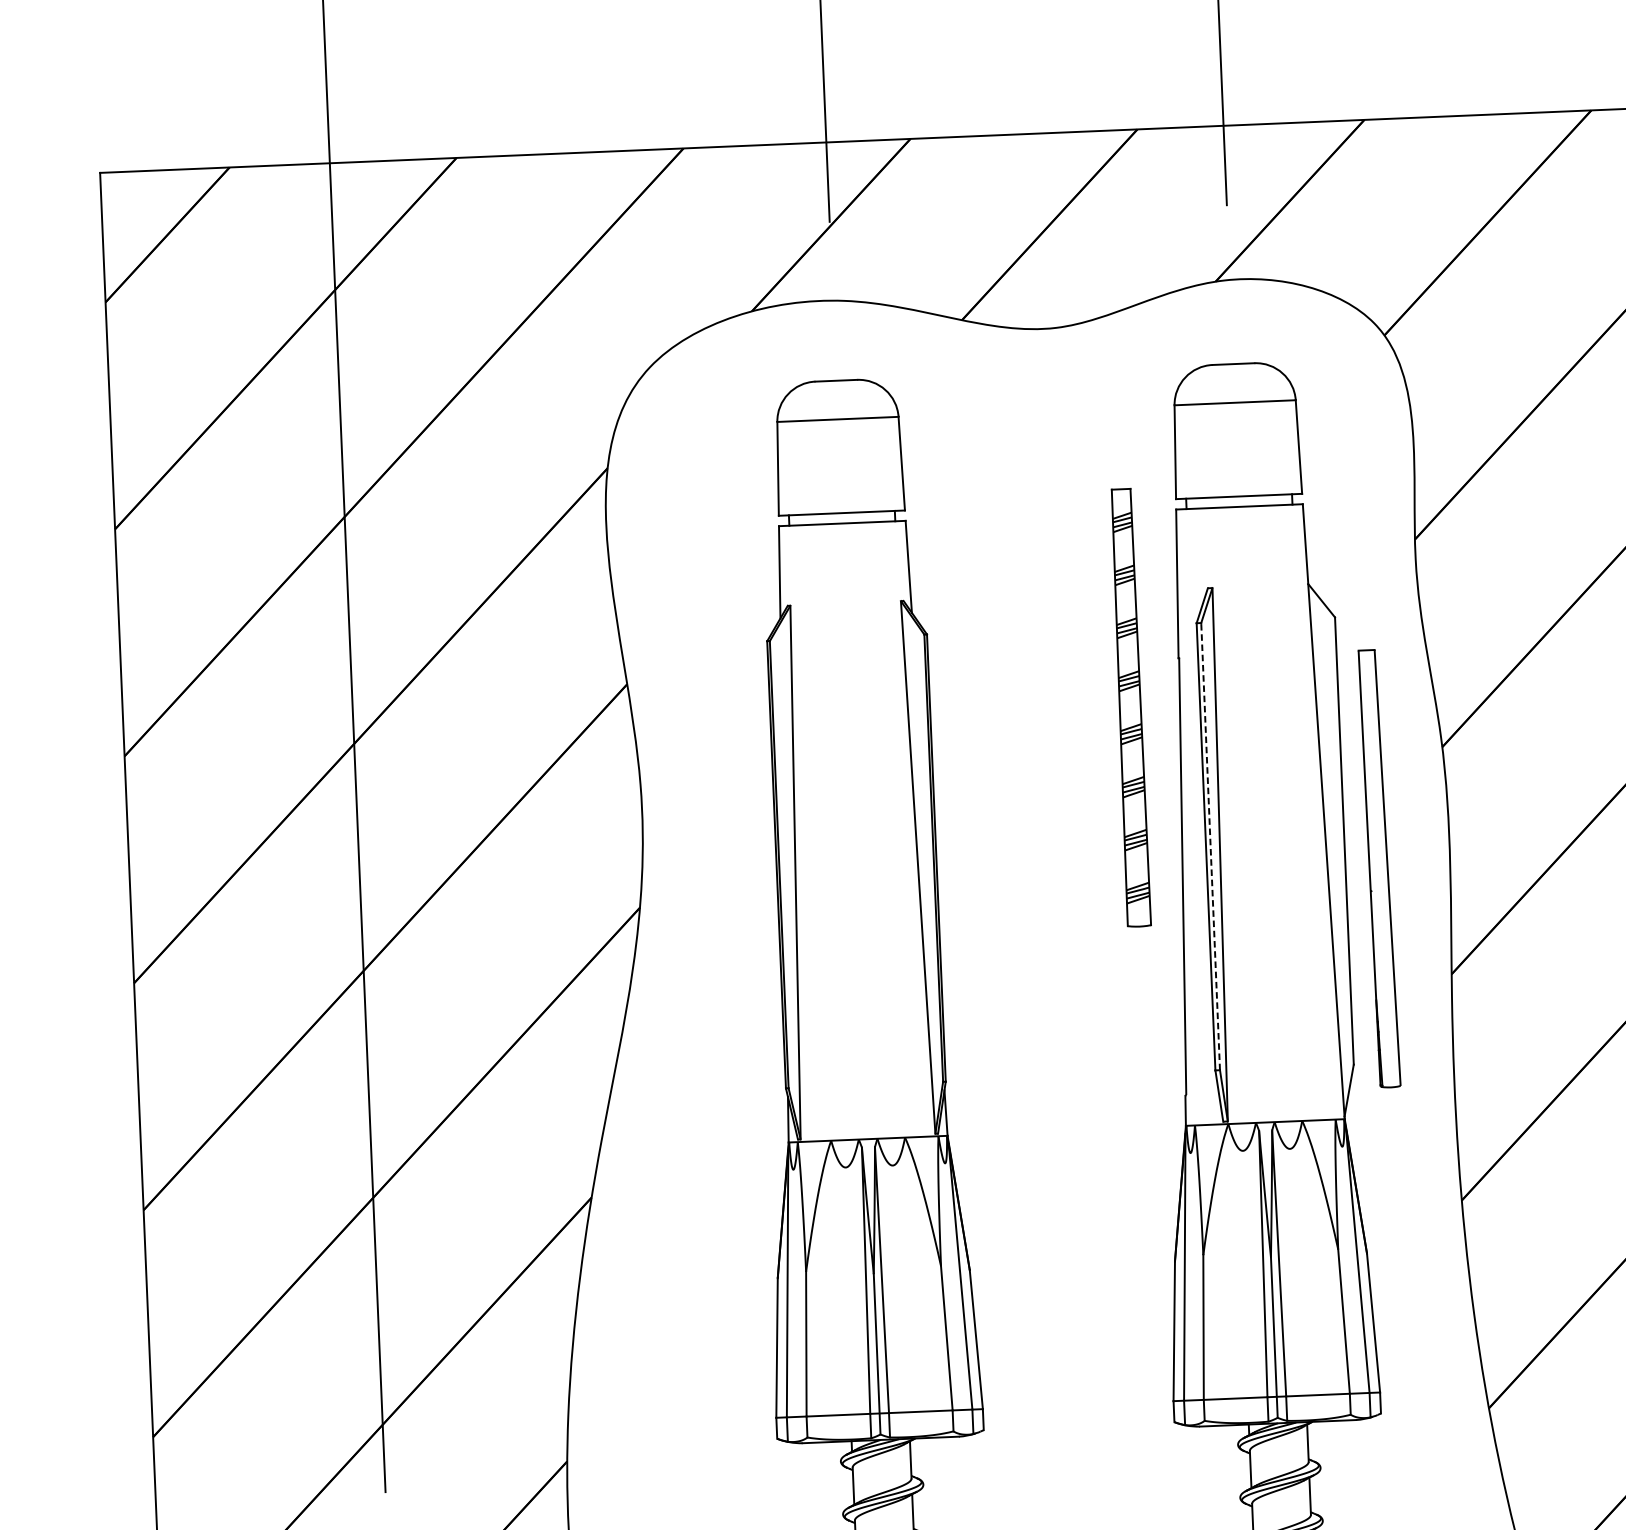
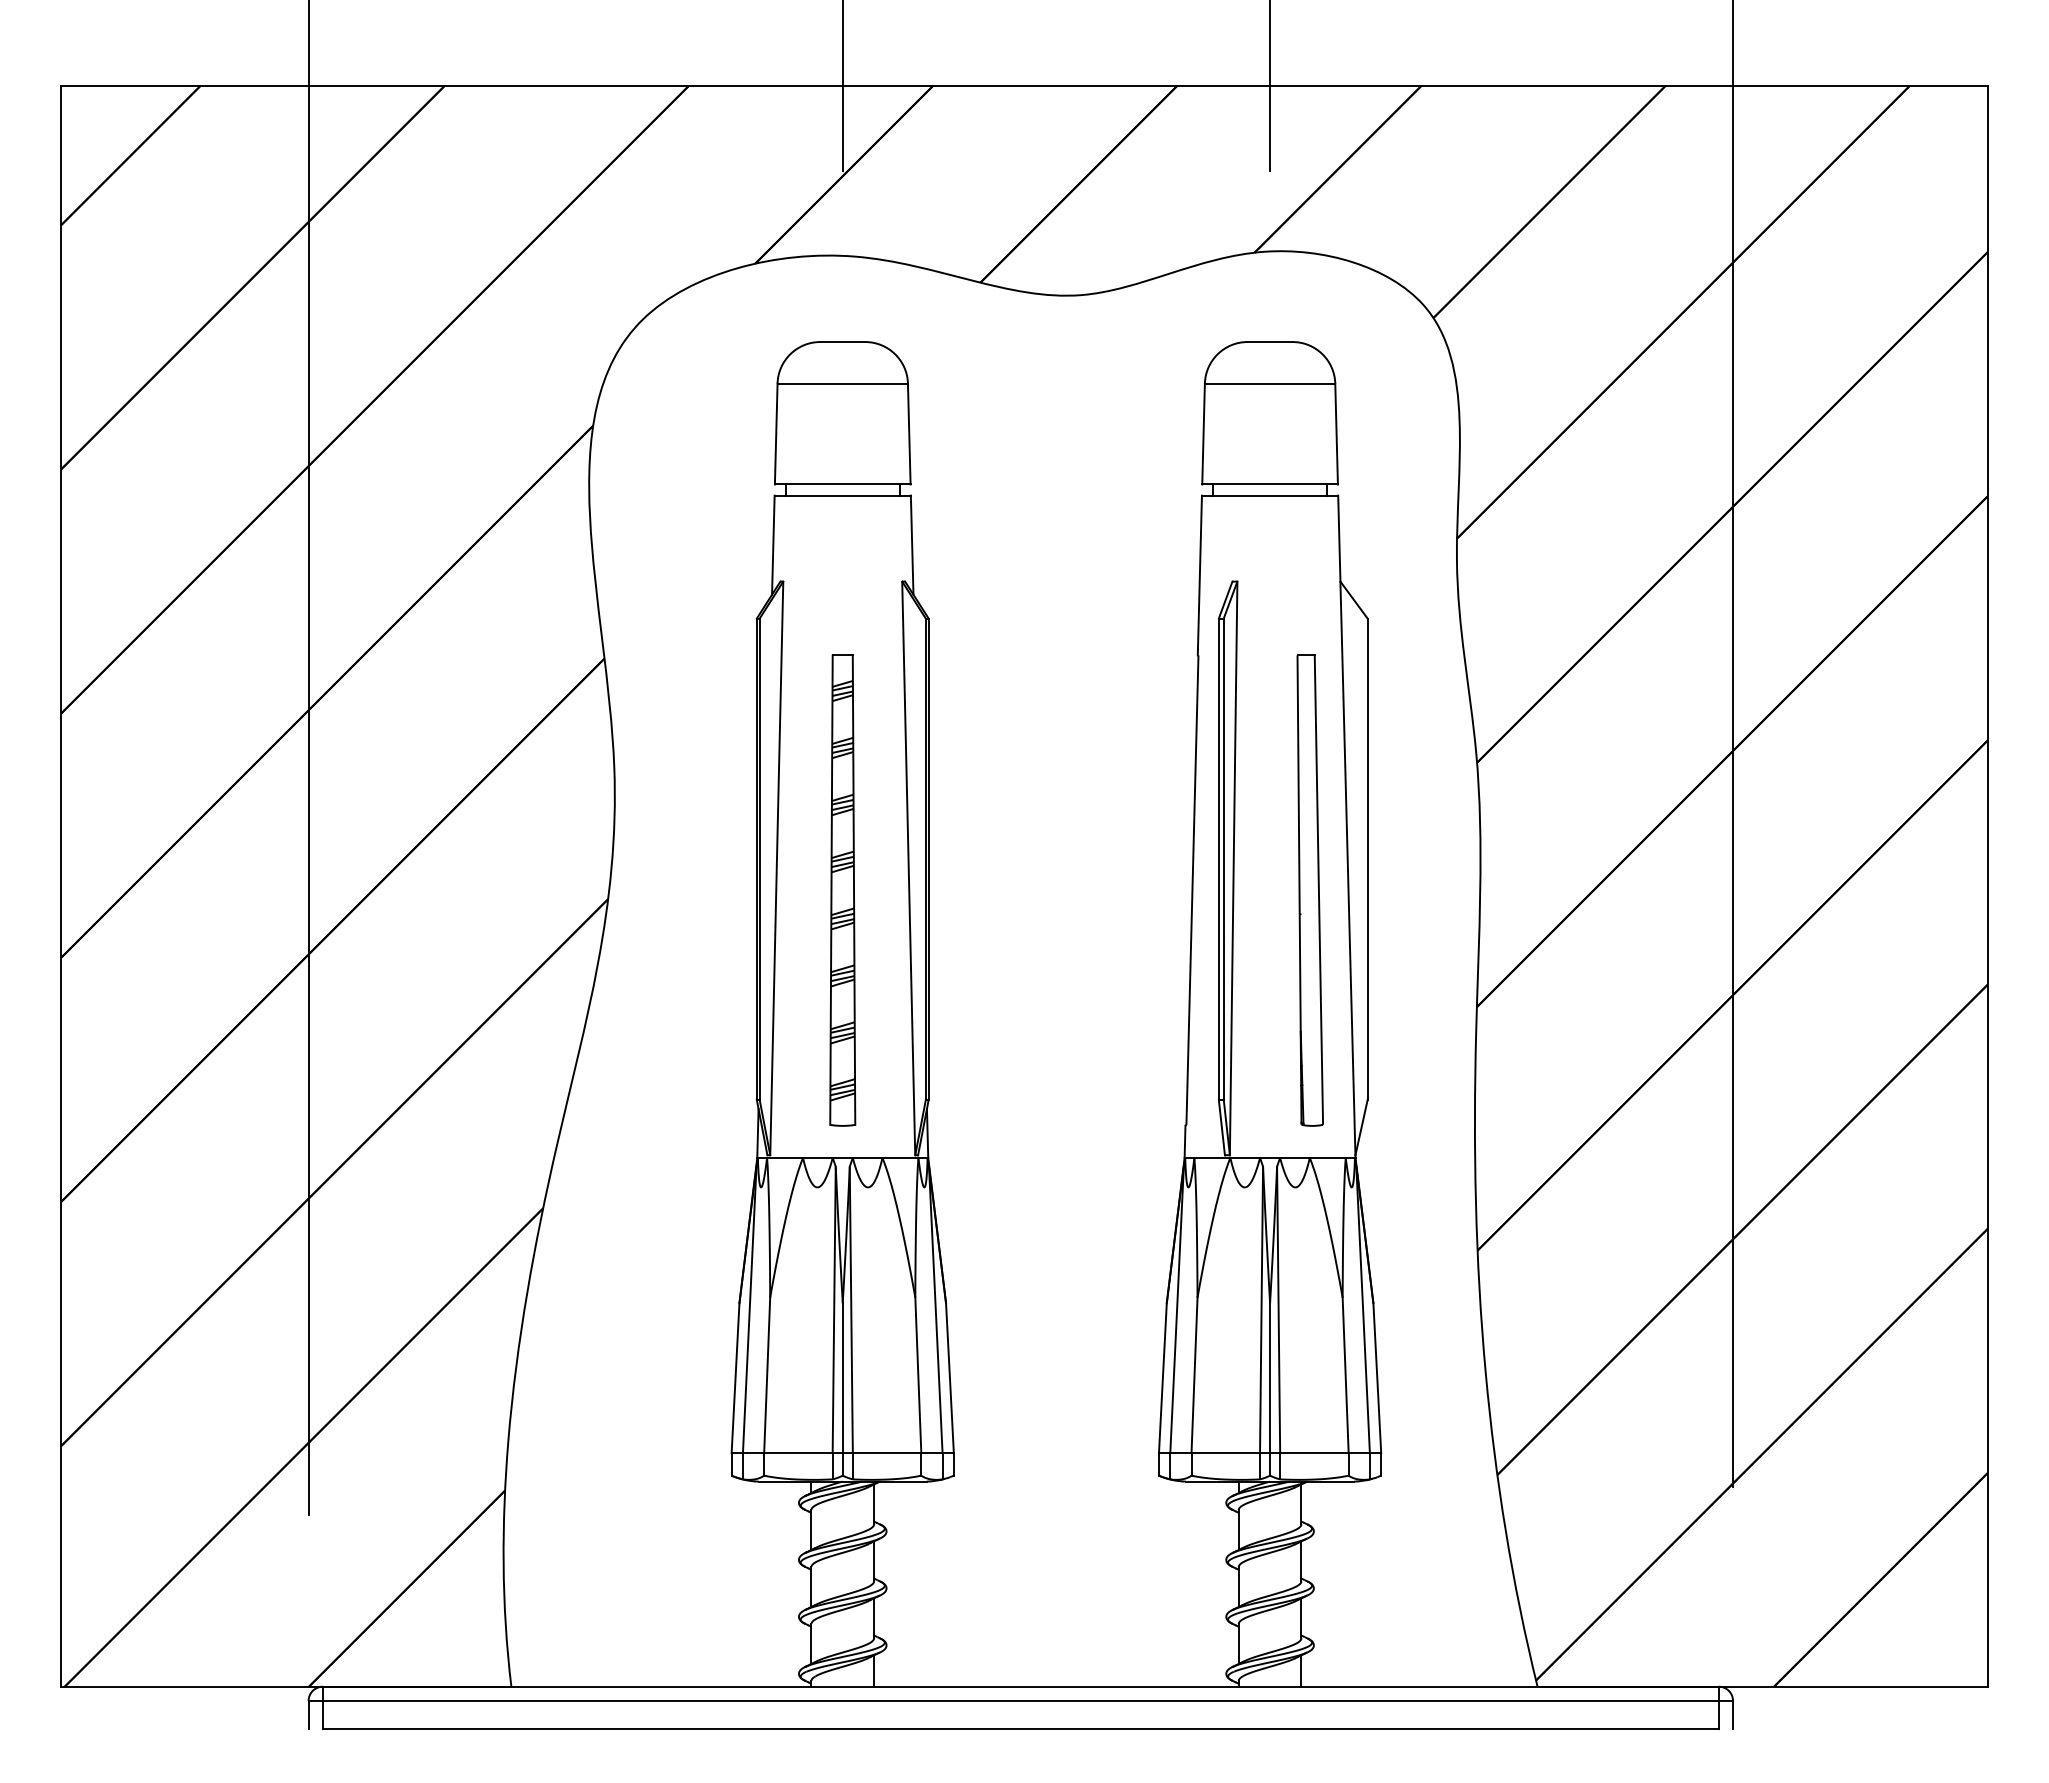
part: (1130, 707) -> (842, 890), moved
line: (1210, 846) -> (1223, 859), dashed -> solid
part: (1378, 868) -> (1309, 890), moved

